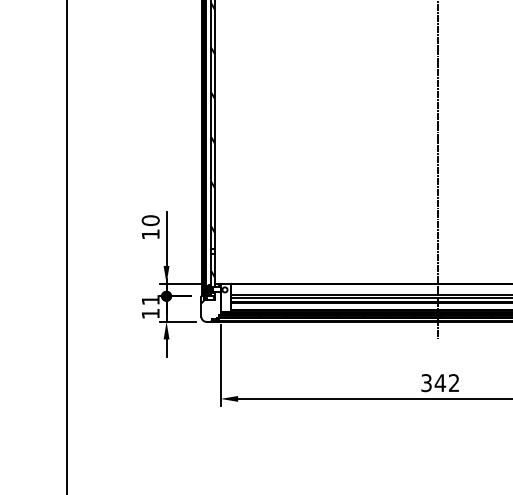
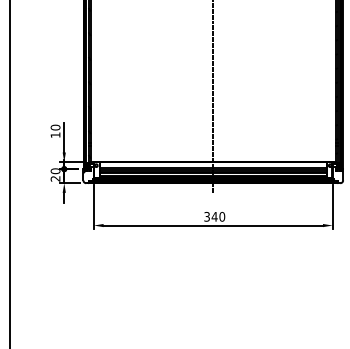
text: (150, 305) -> (55, 174), 11 -> 20
text: (454, 382) -> (222, 216), 342 -> 340

